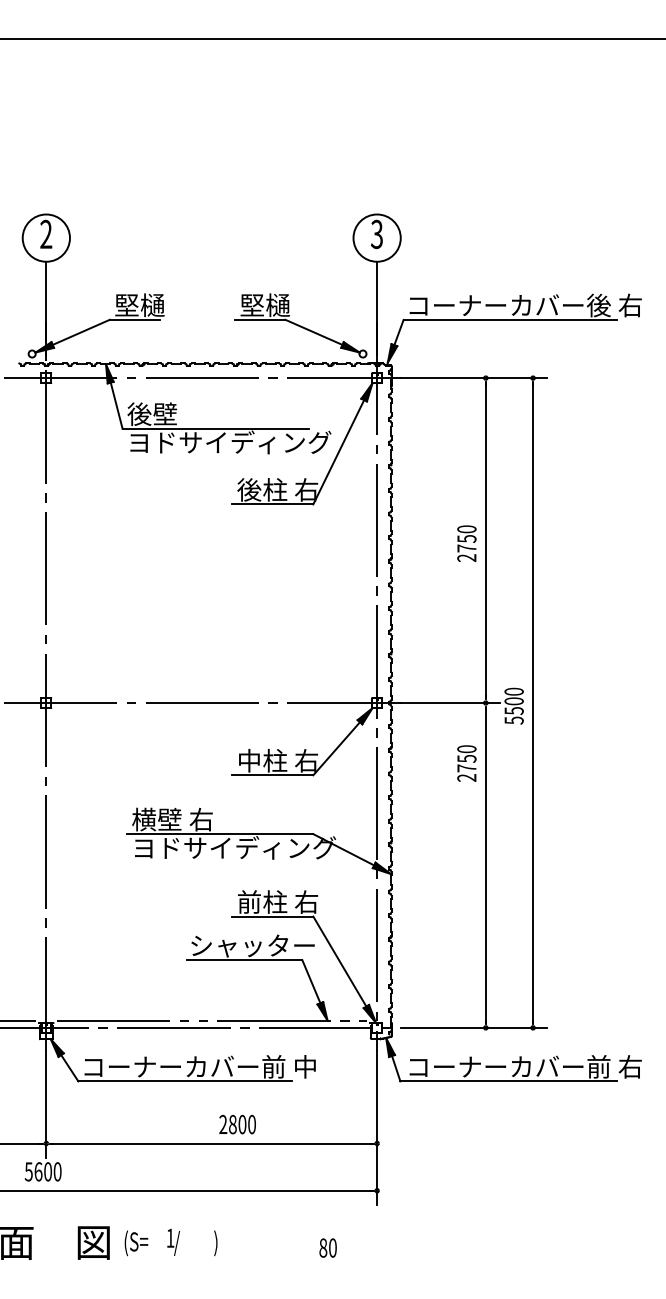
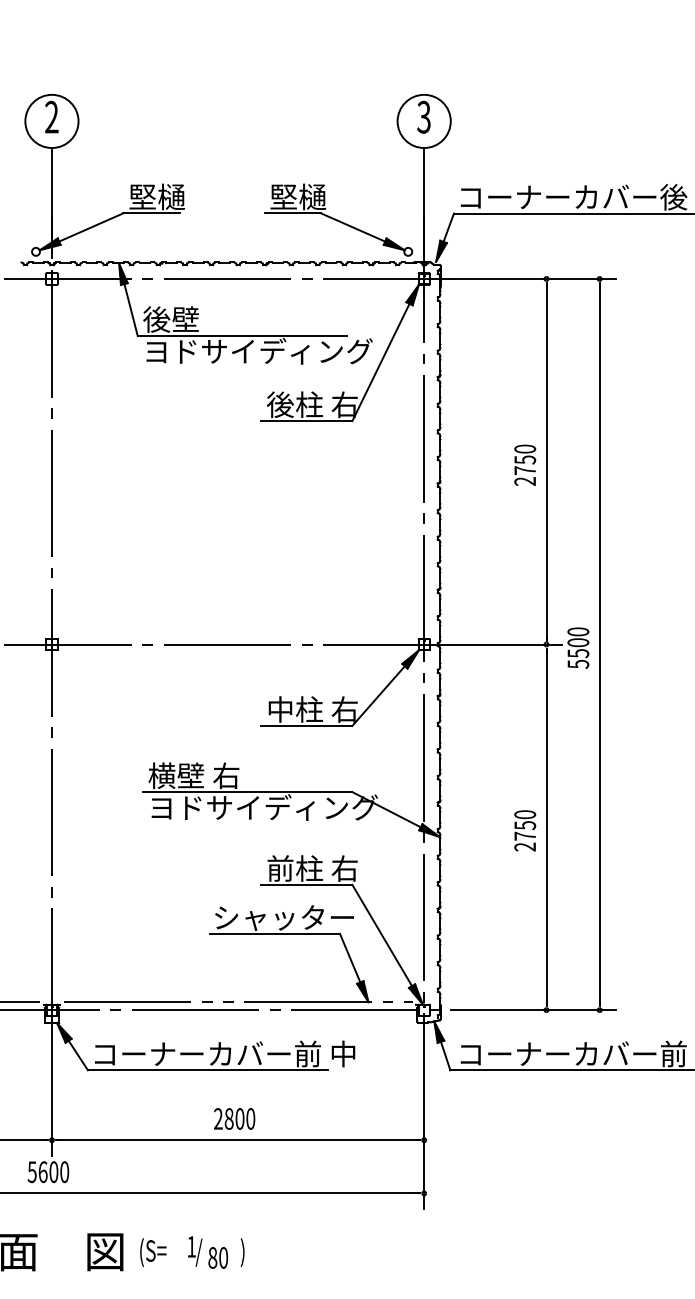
text: (466, 763) -> (524, 830), moved
text: (237, 1124) -> (234, 1118), moved
text: (327, 1247) -> (217, 1257), moved

